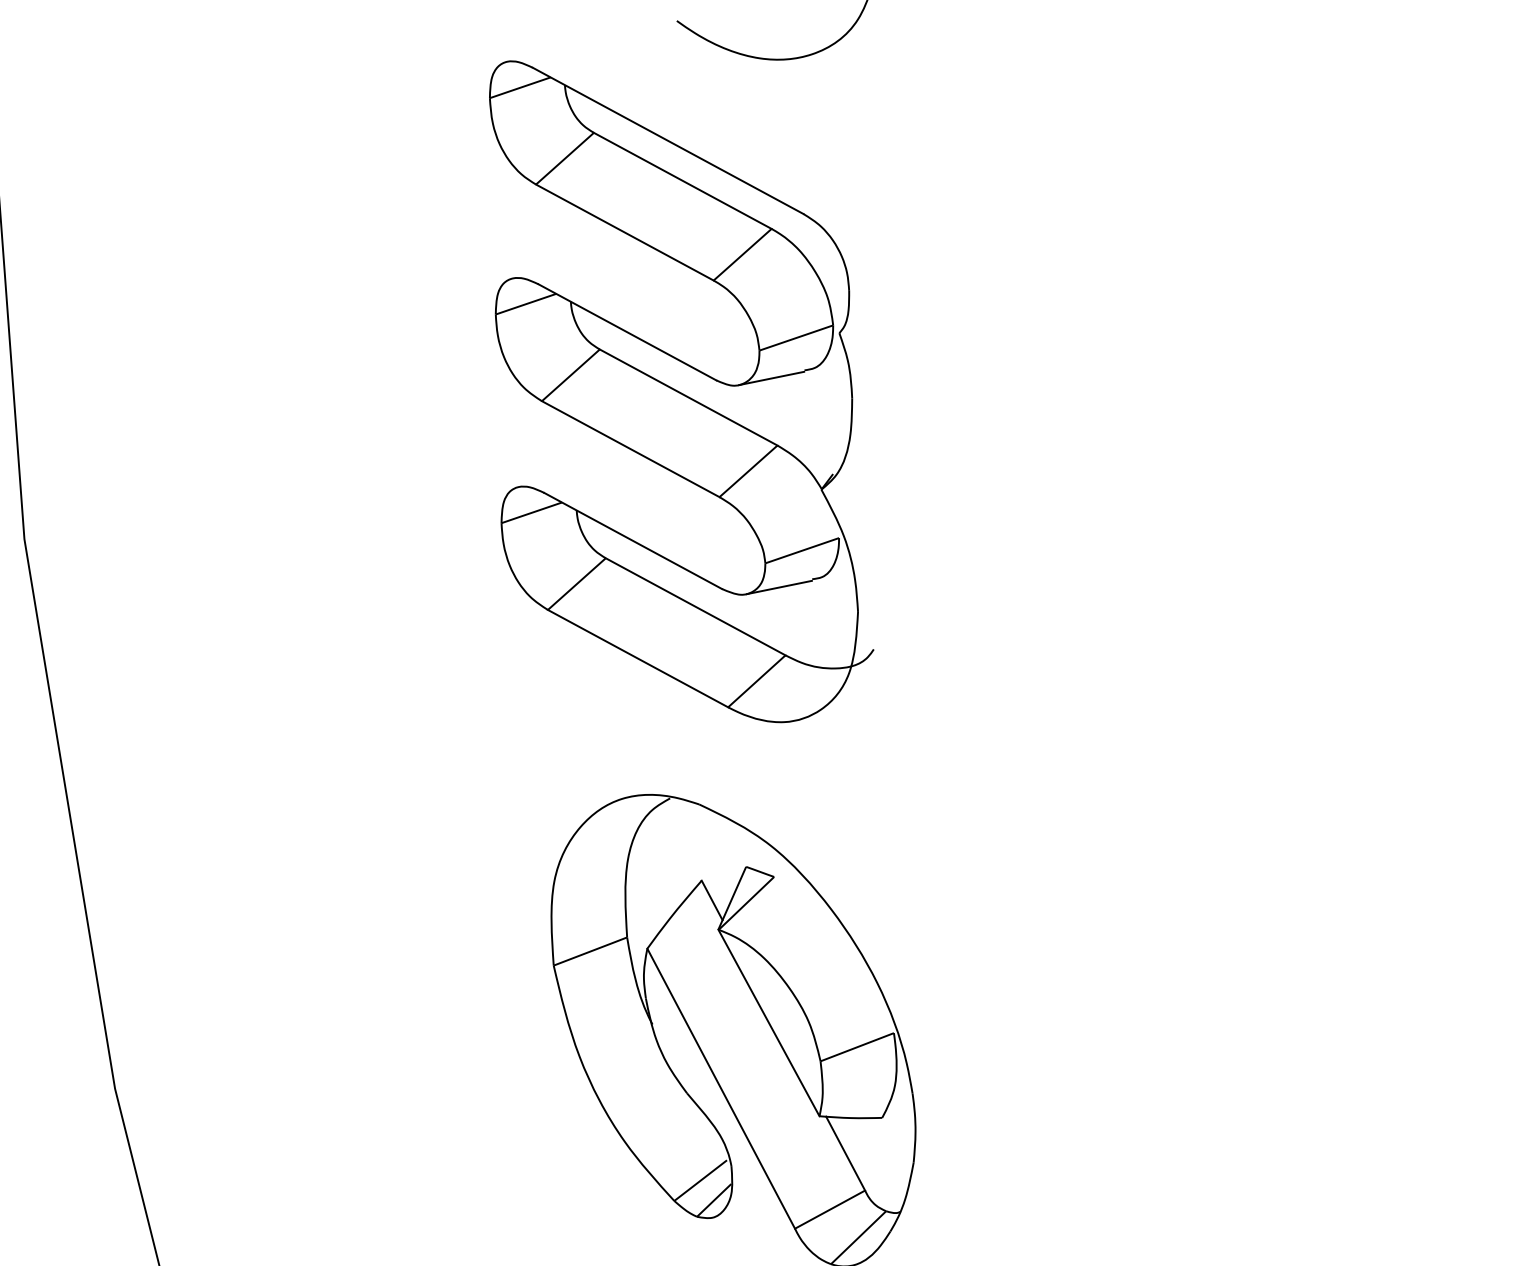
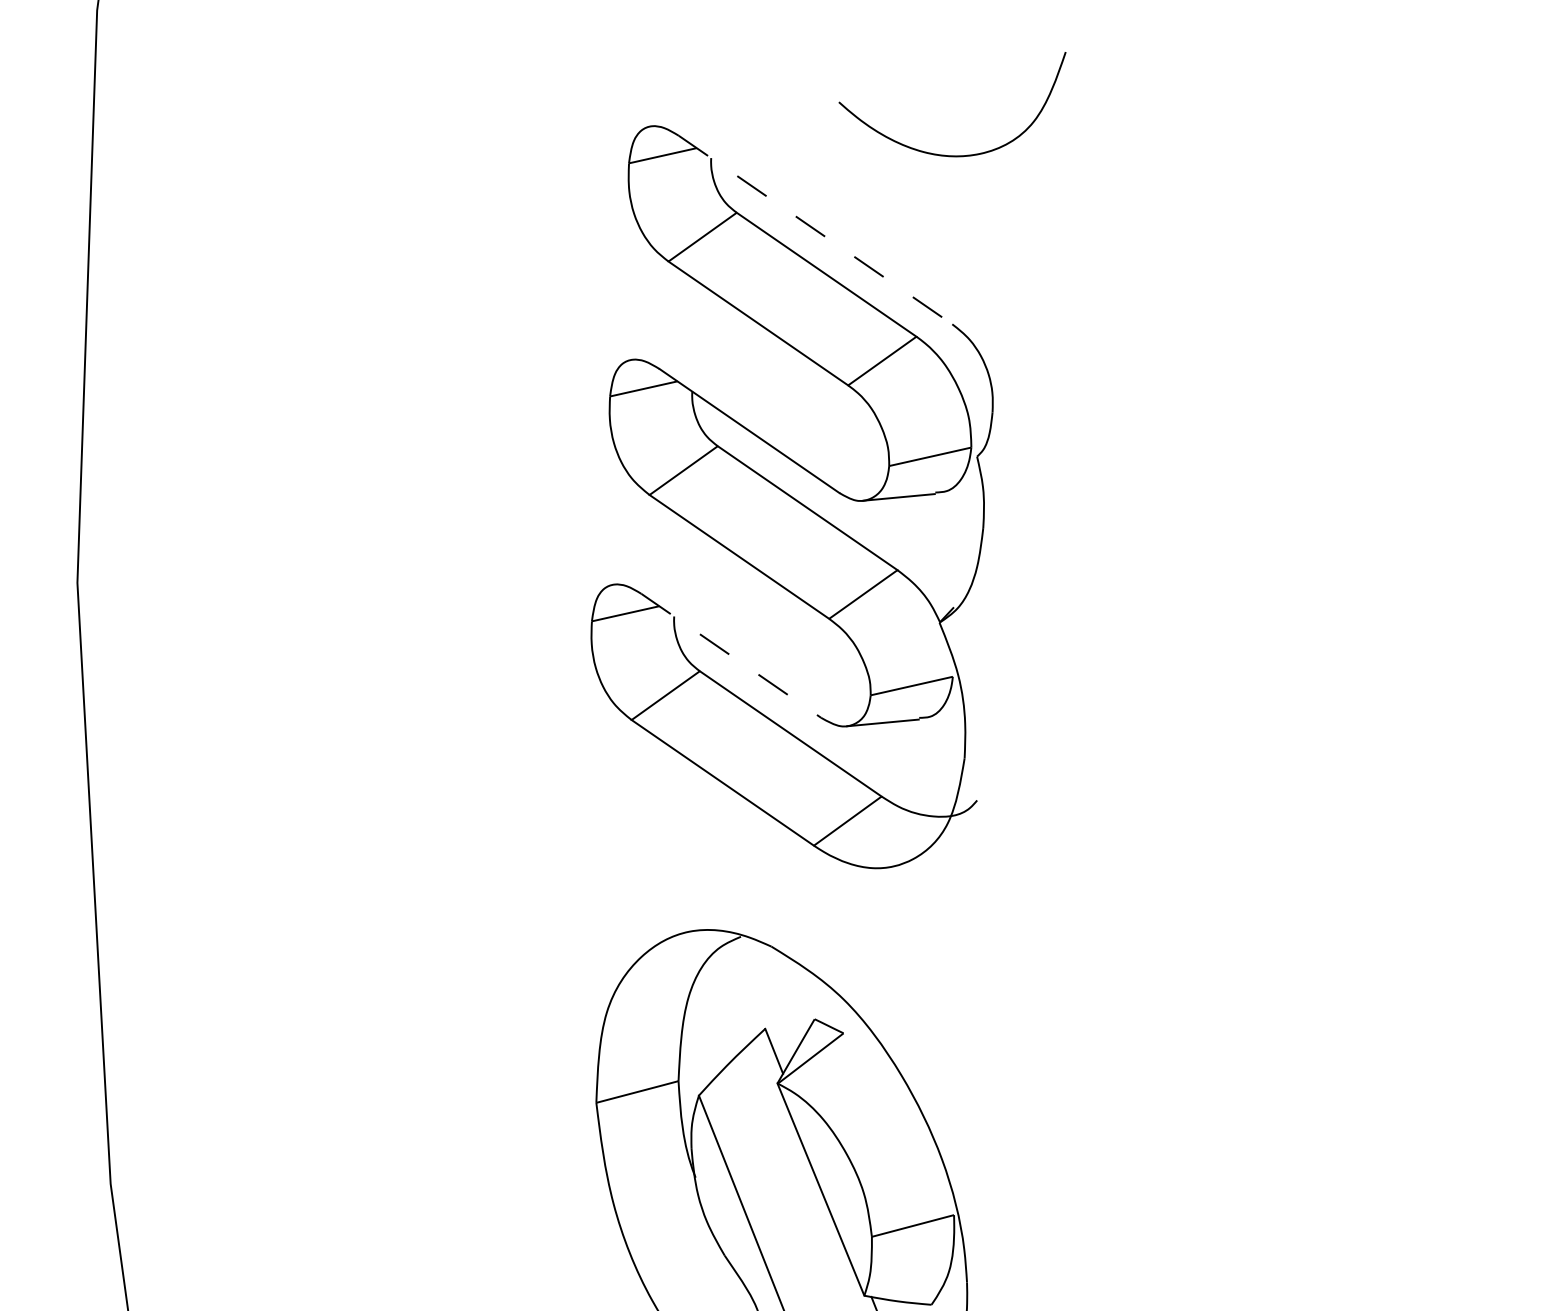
line: (668, 140) -> (815, 229), solid -> dashed
line: (633, 540) -> (731, 655), solid -> dashed

